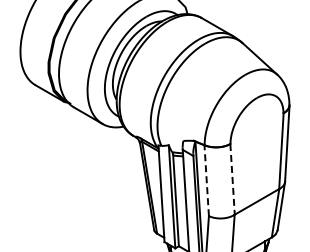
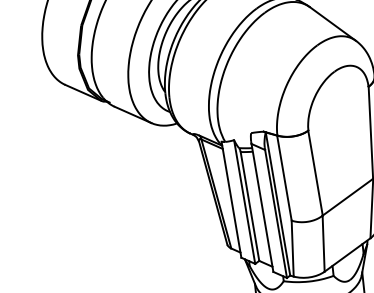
line: (232, 179) -> (315, 173), dashed -> solid
line: (206, 180) -> (284, 177), dashed -> solid

